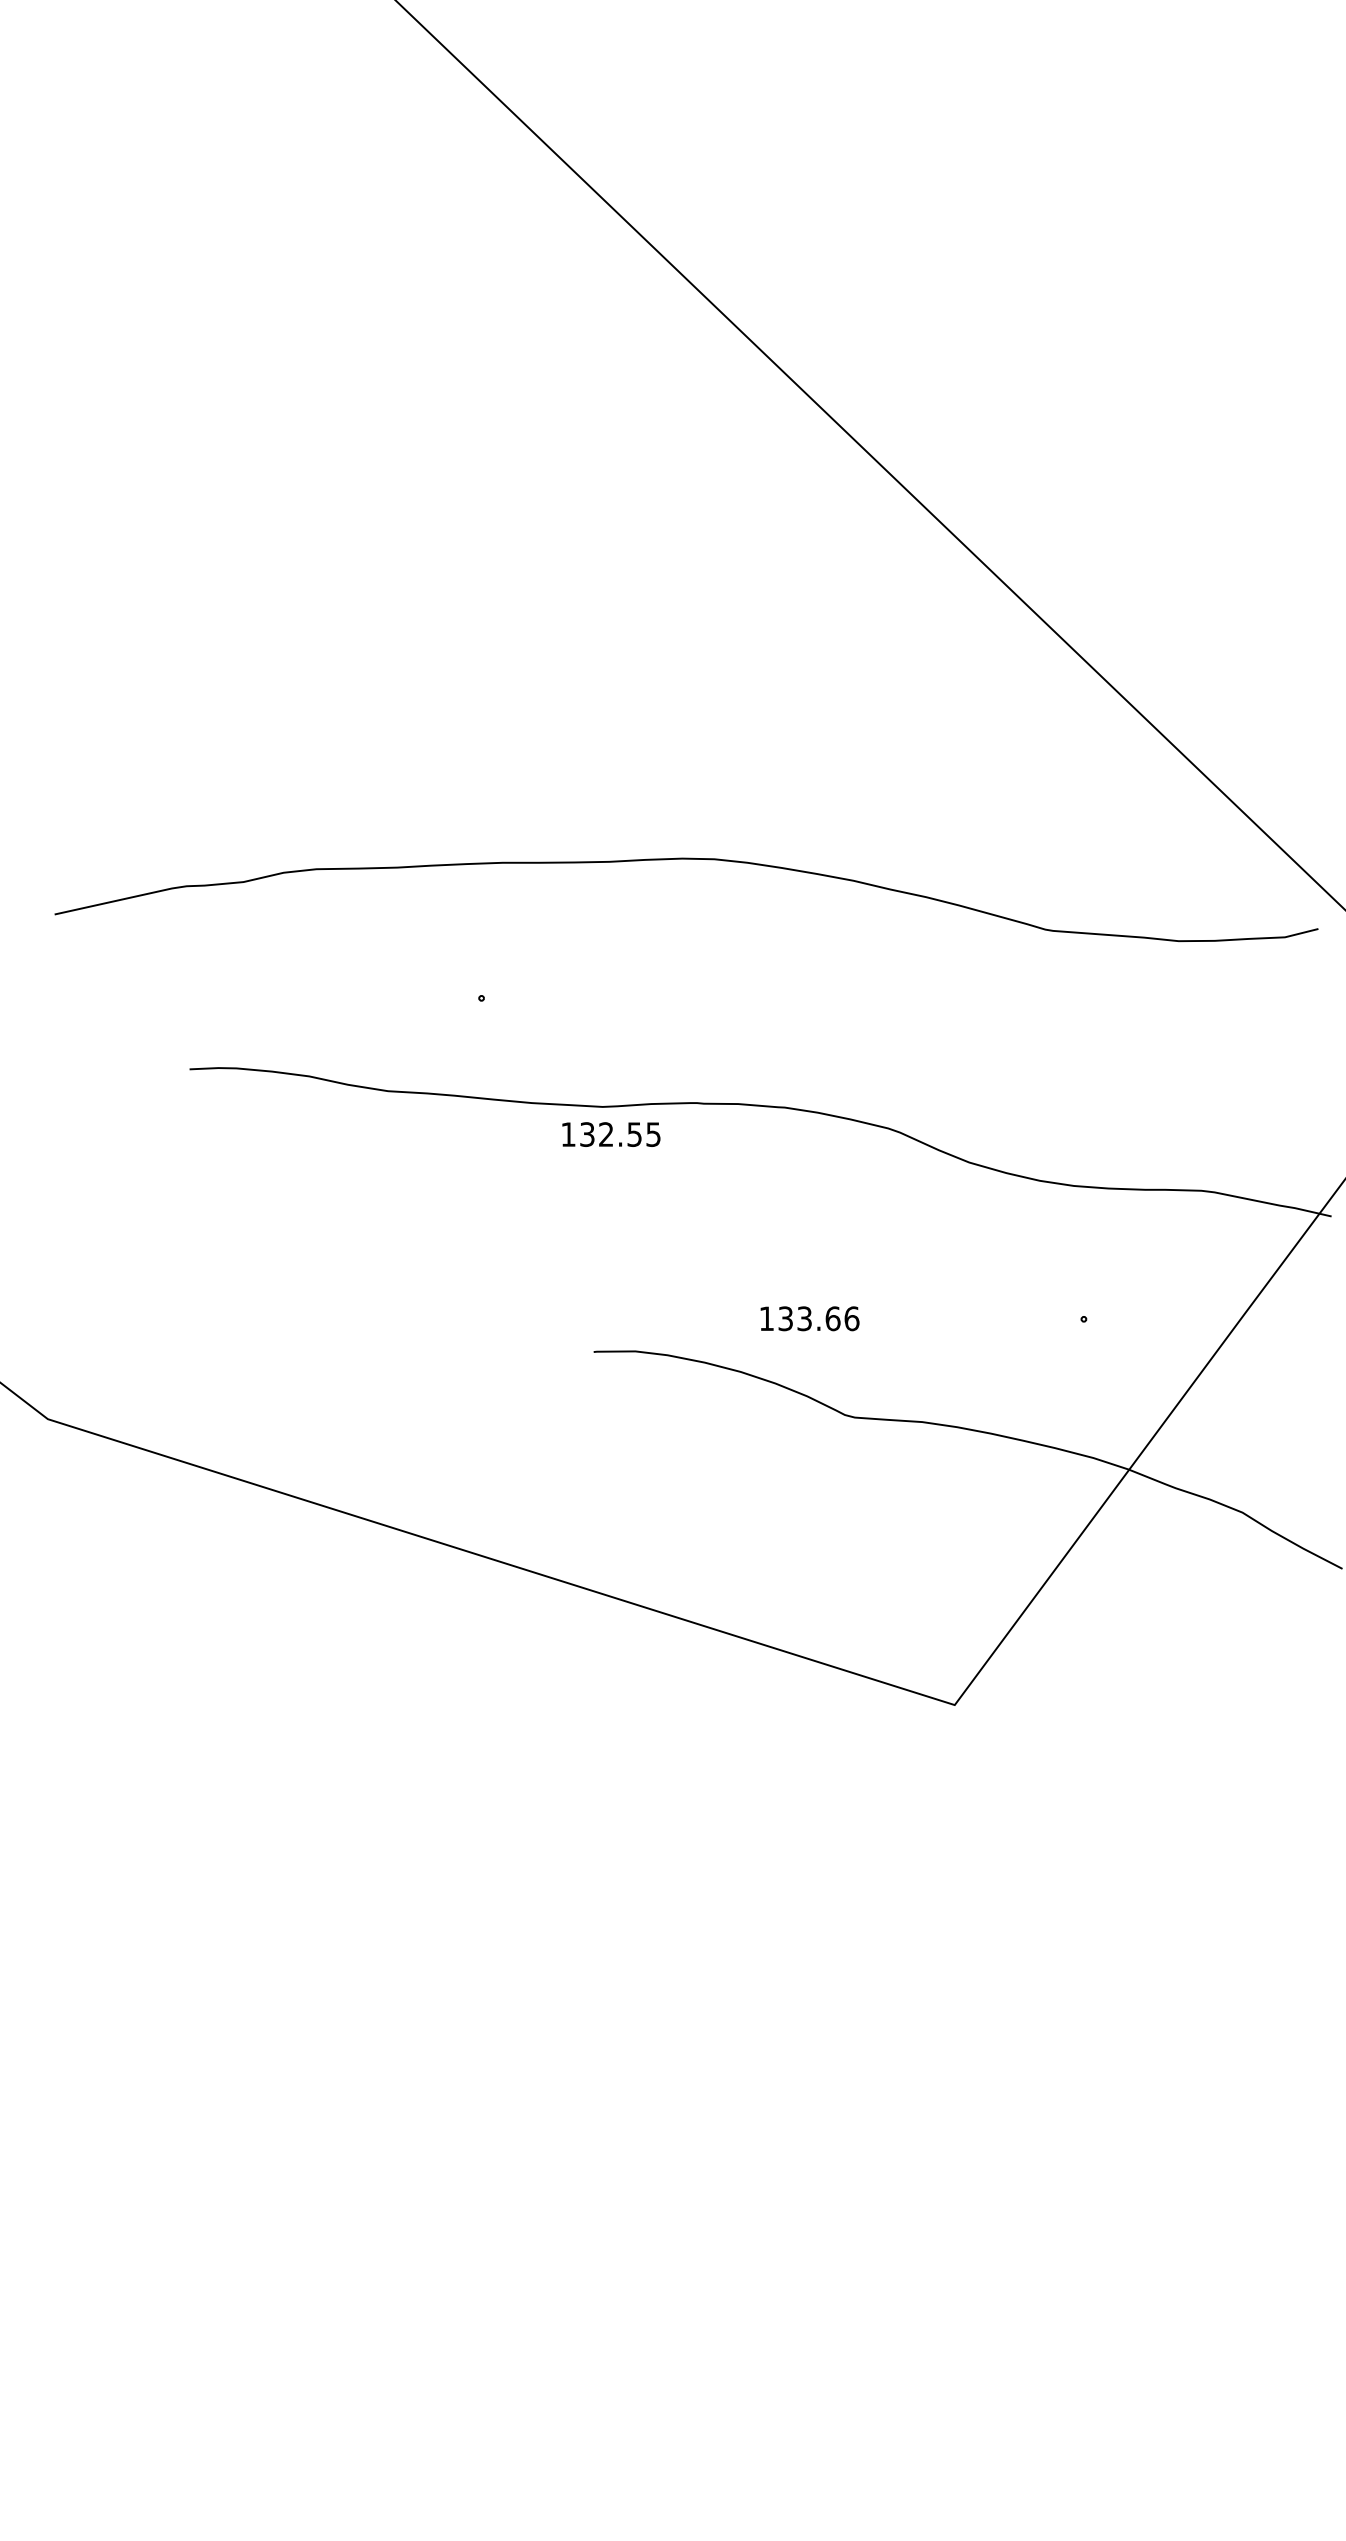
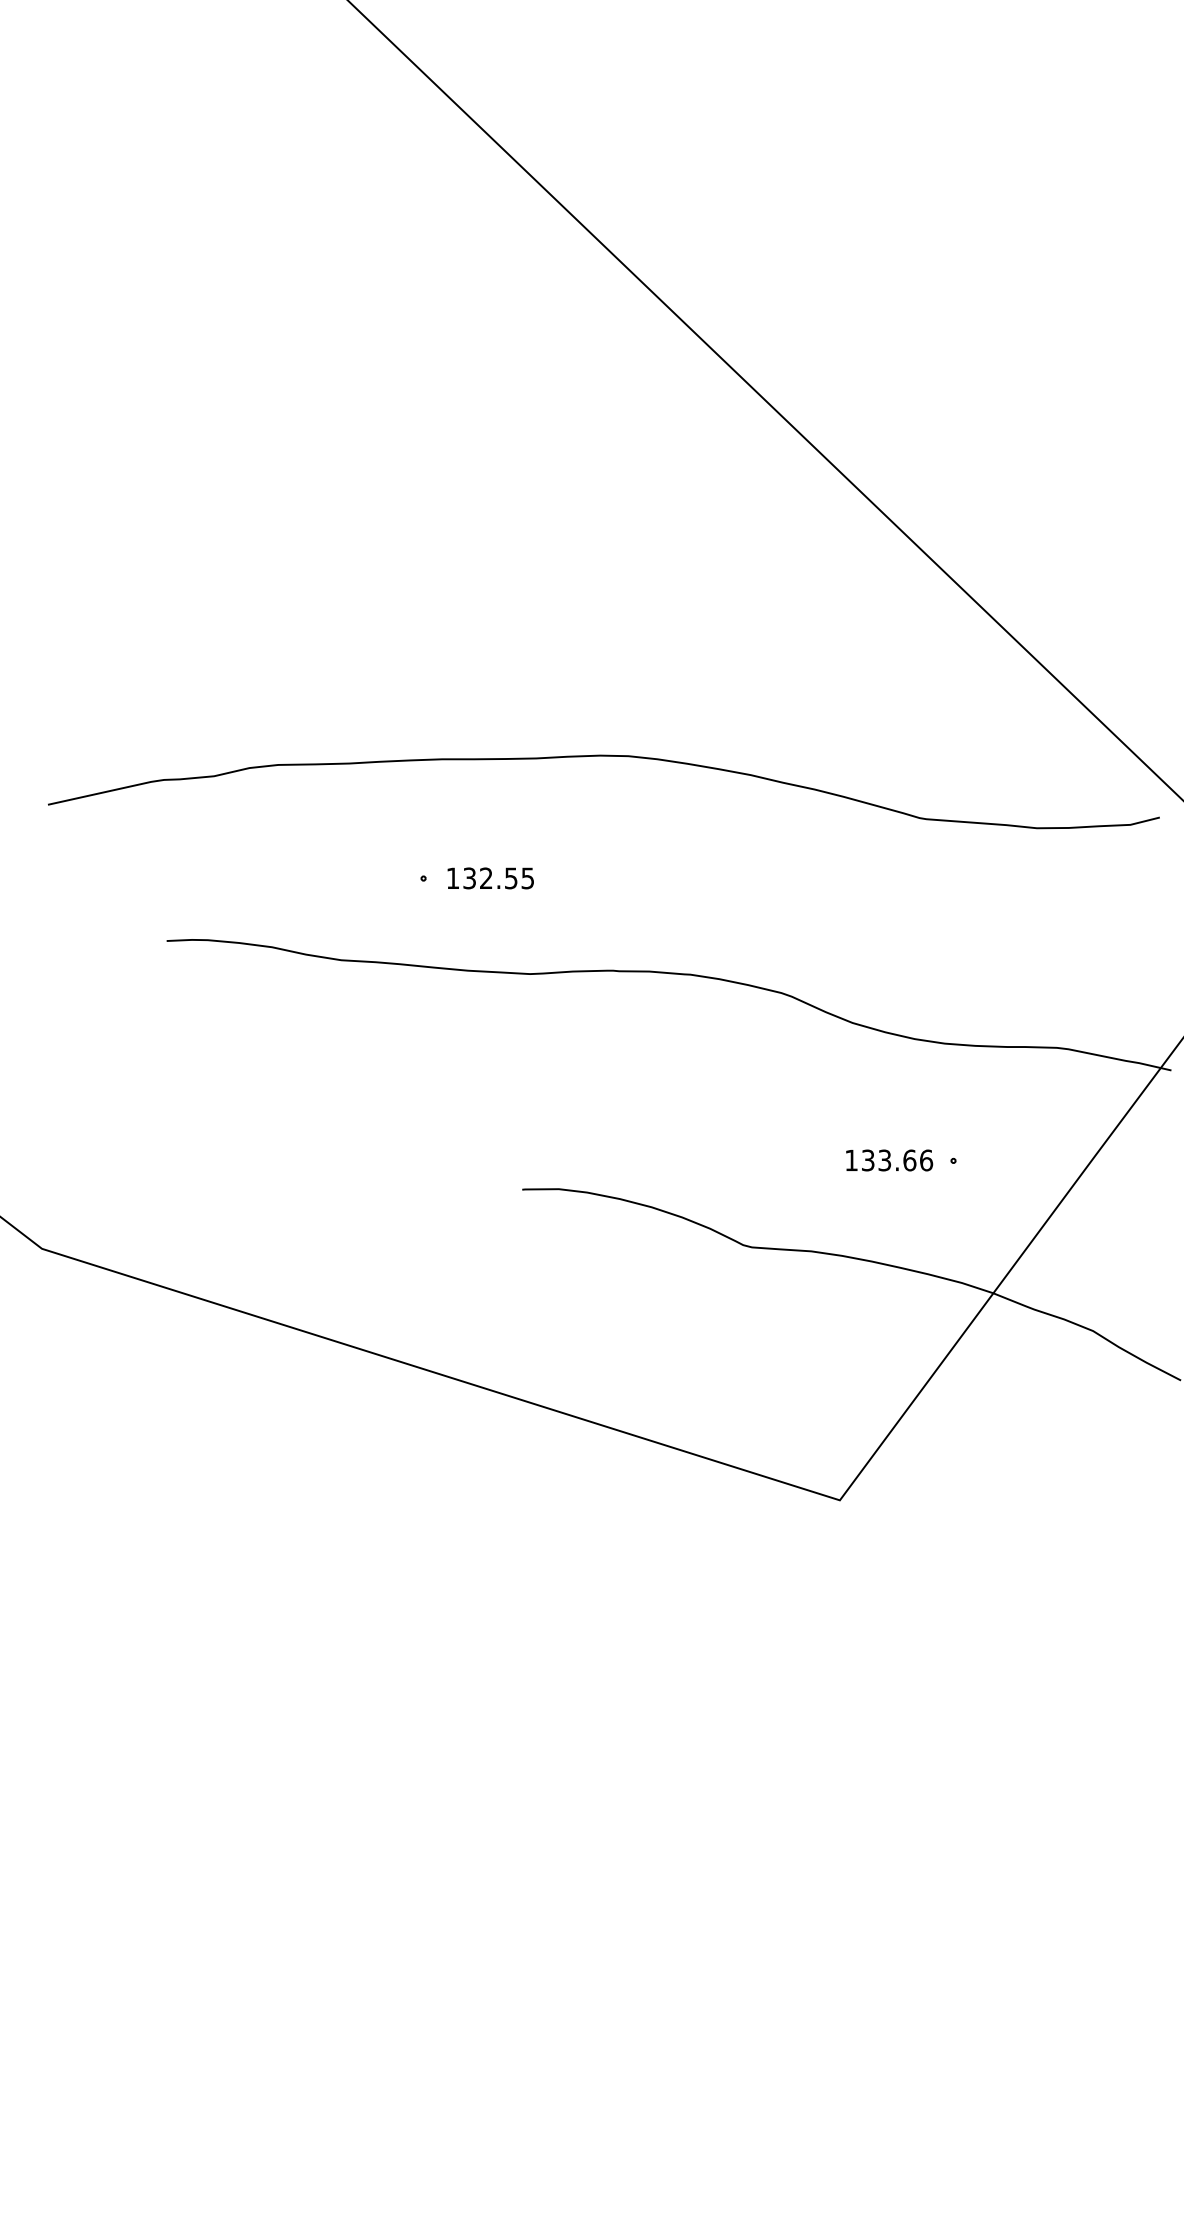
text: (611, 1134) -> (490, 878), moved
text: (809, 1318) -> (889, 1160), moved

